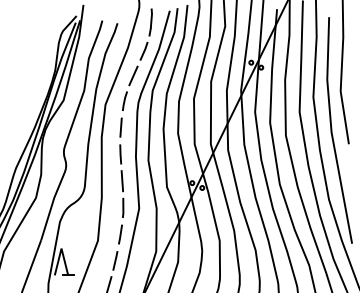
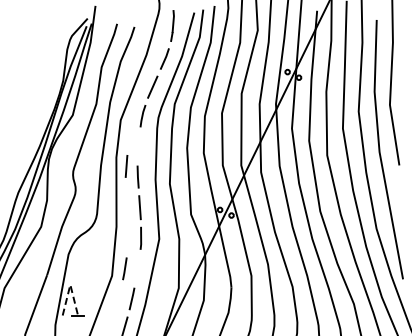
line: (121, 127) -> (126, 166), moved
line: (120, 234) -> (124, 268), moved
line: (61, 248) -> (70, 284), solid -> dashed

